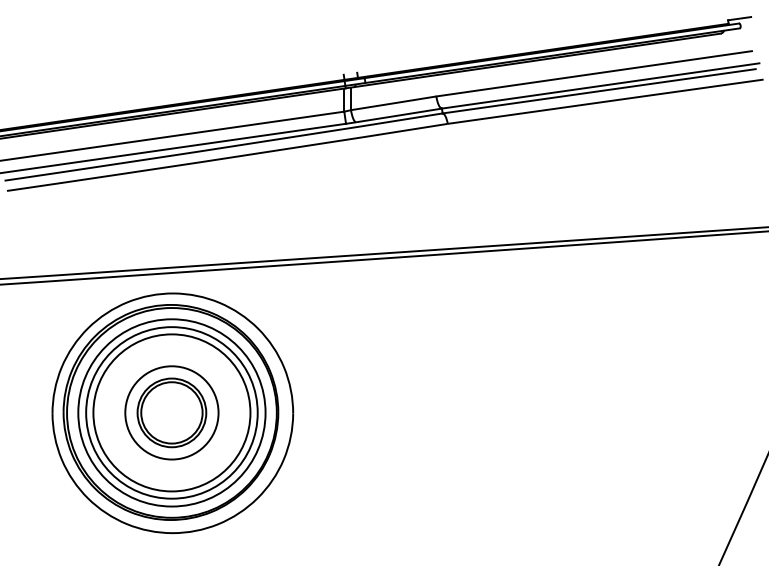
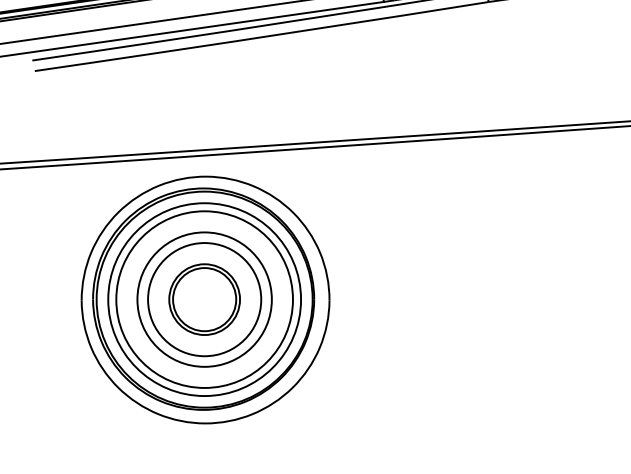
circle: (171, 412) -> (204, 299), size x0.7
circle: (171, 412) -> (204, 299), size x1.4

